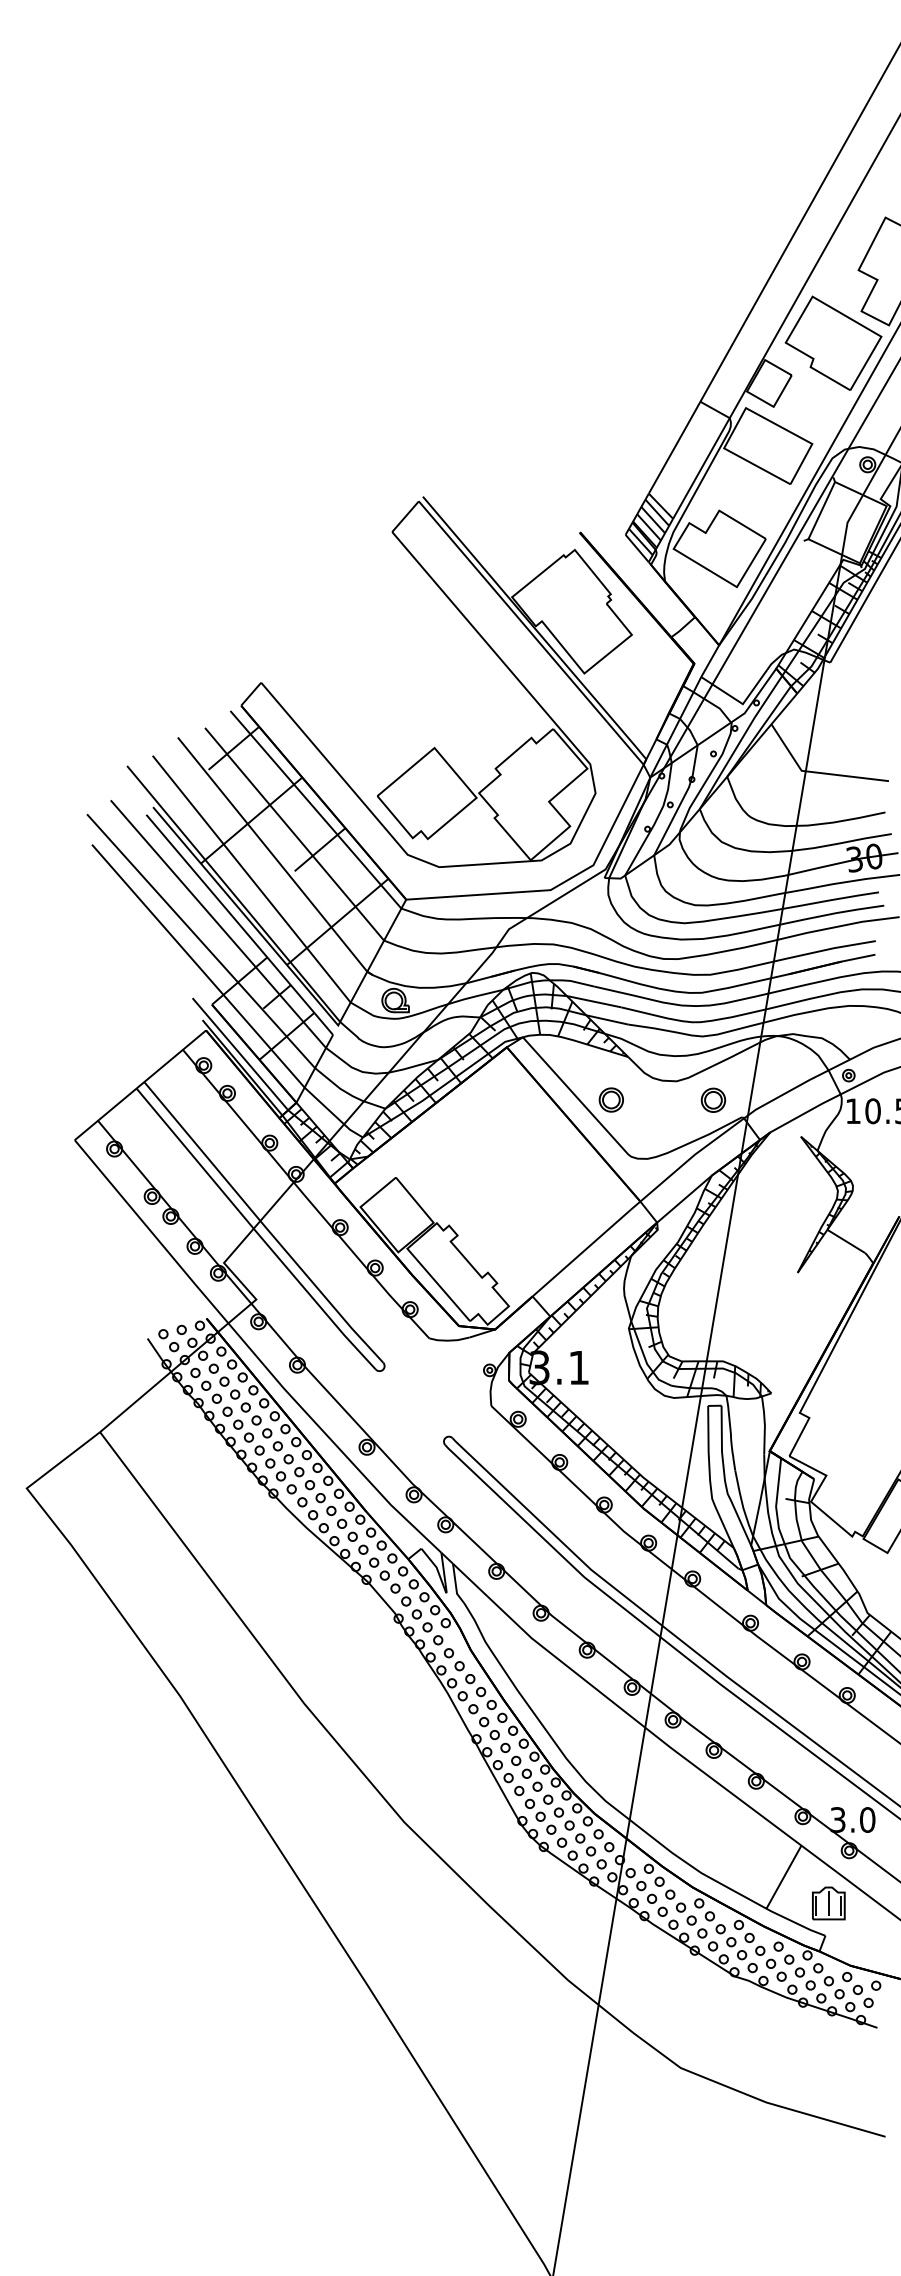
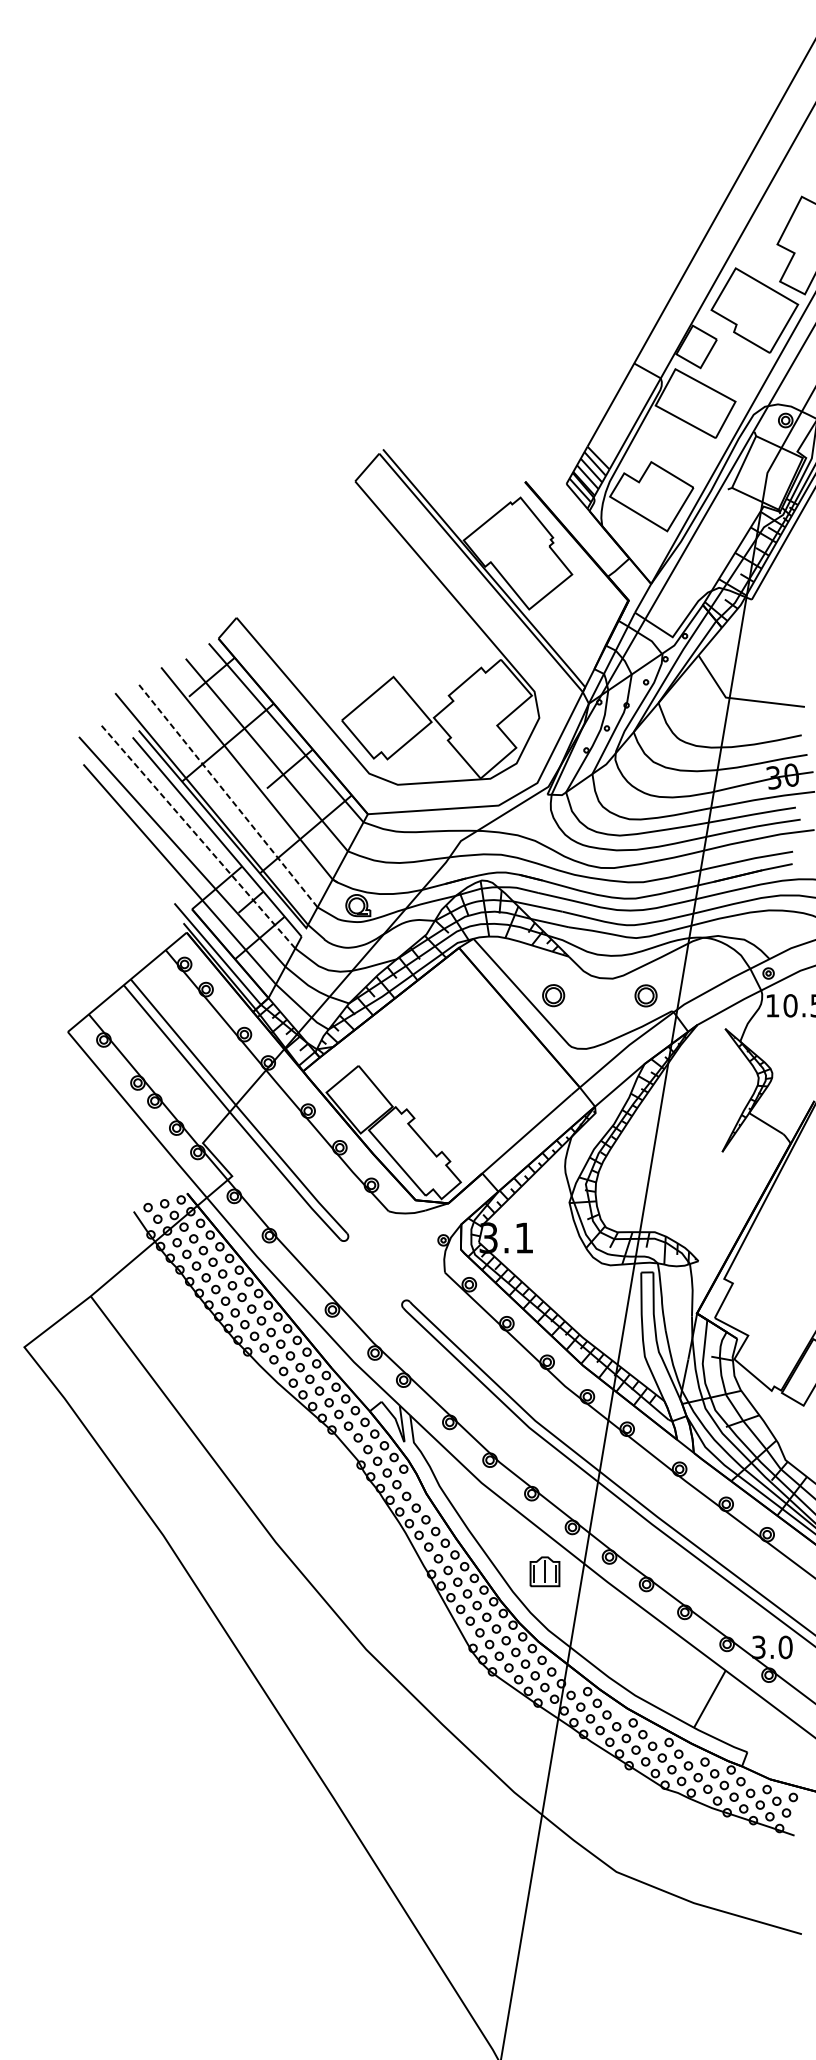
line: (251, 878) -> (227, 795), solid -> dashed
line: (218, 923) -> (197, 835), solid -> dashed
part: (828, 1903) -> (544, 1571), moved

